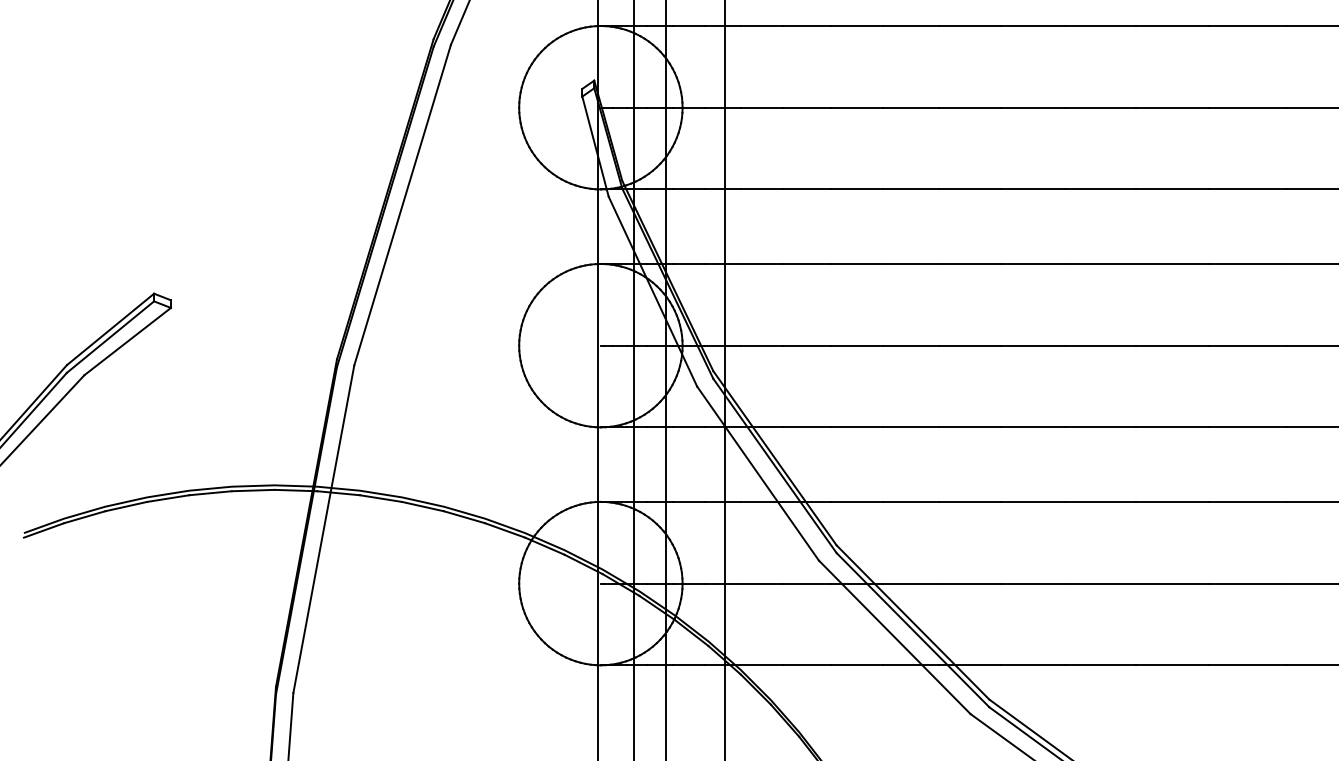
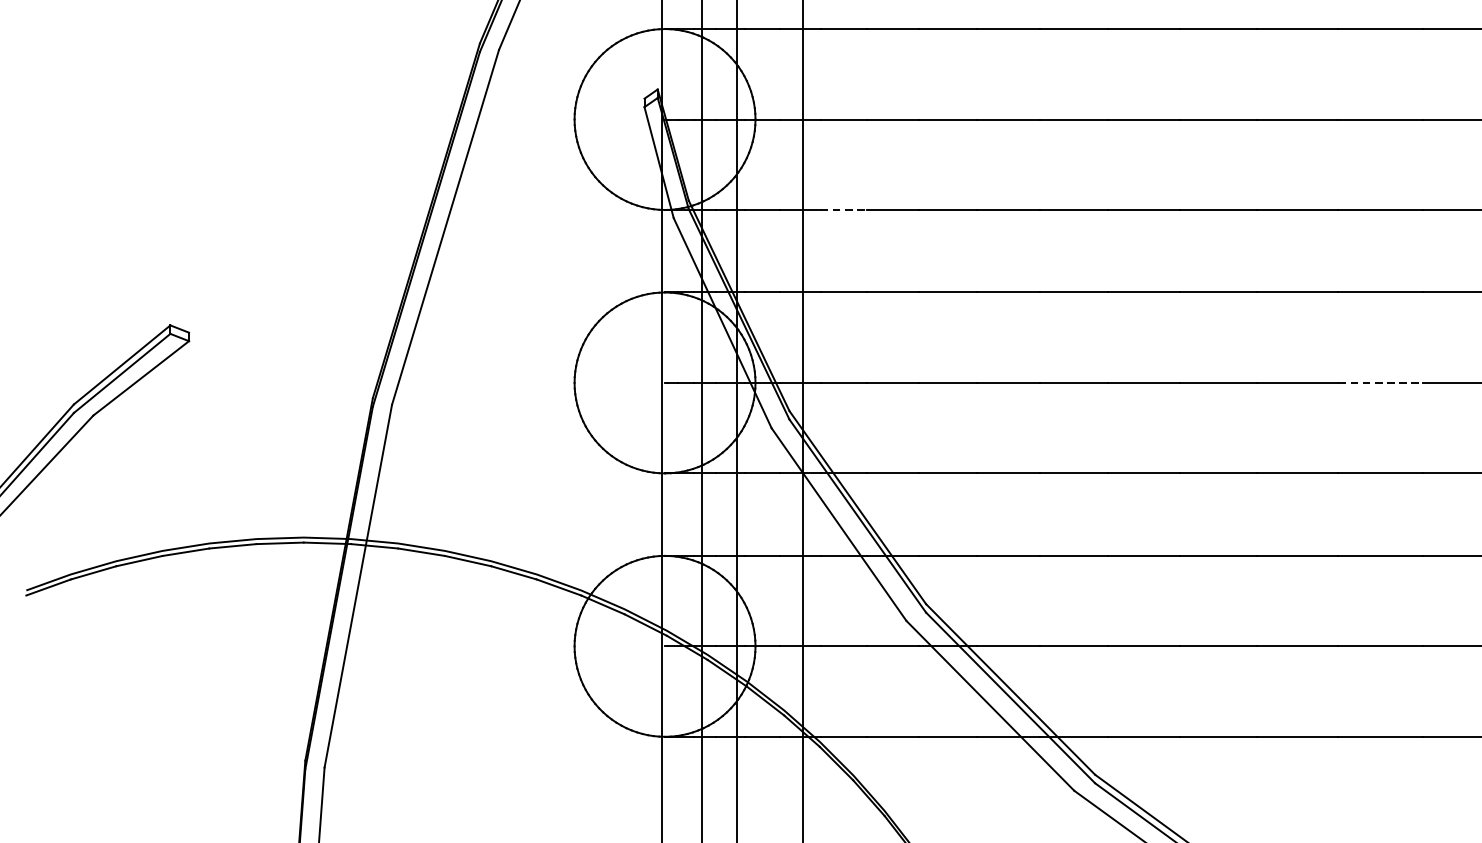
line: (762, 189) -> (843, 210), solid -> dashed
line: (1247, 345) -> (1380, 382), solid -> dashed

